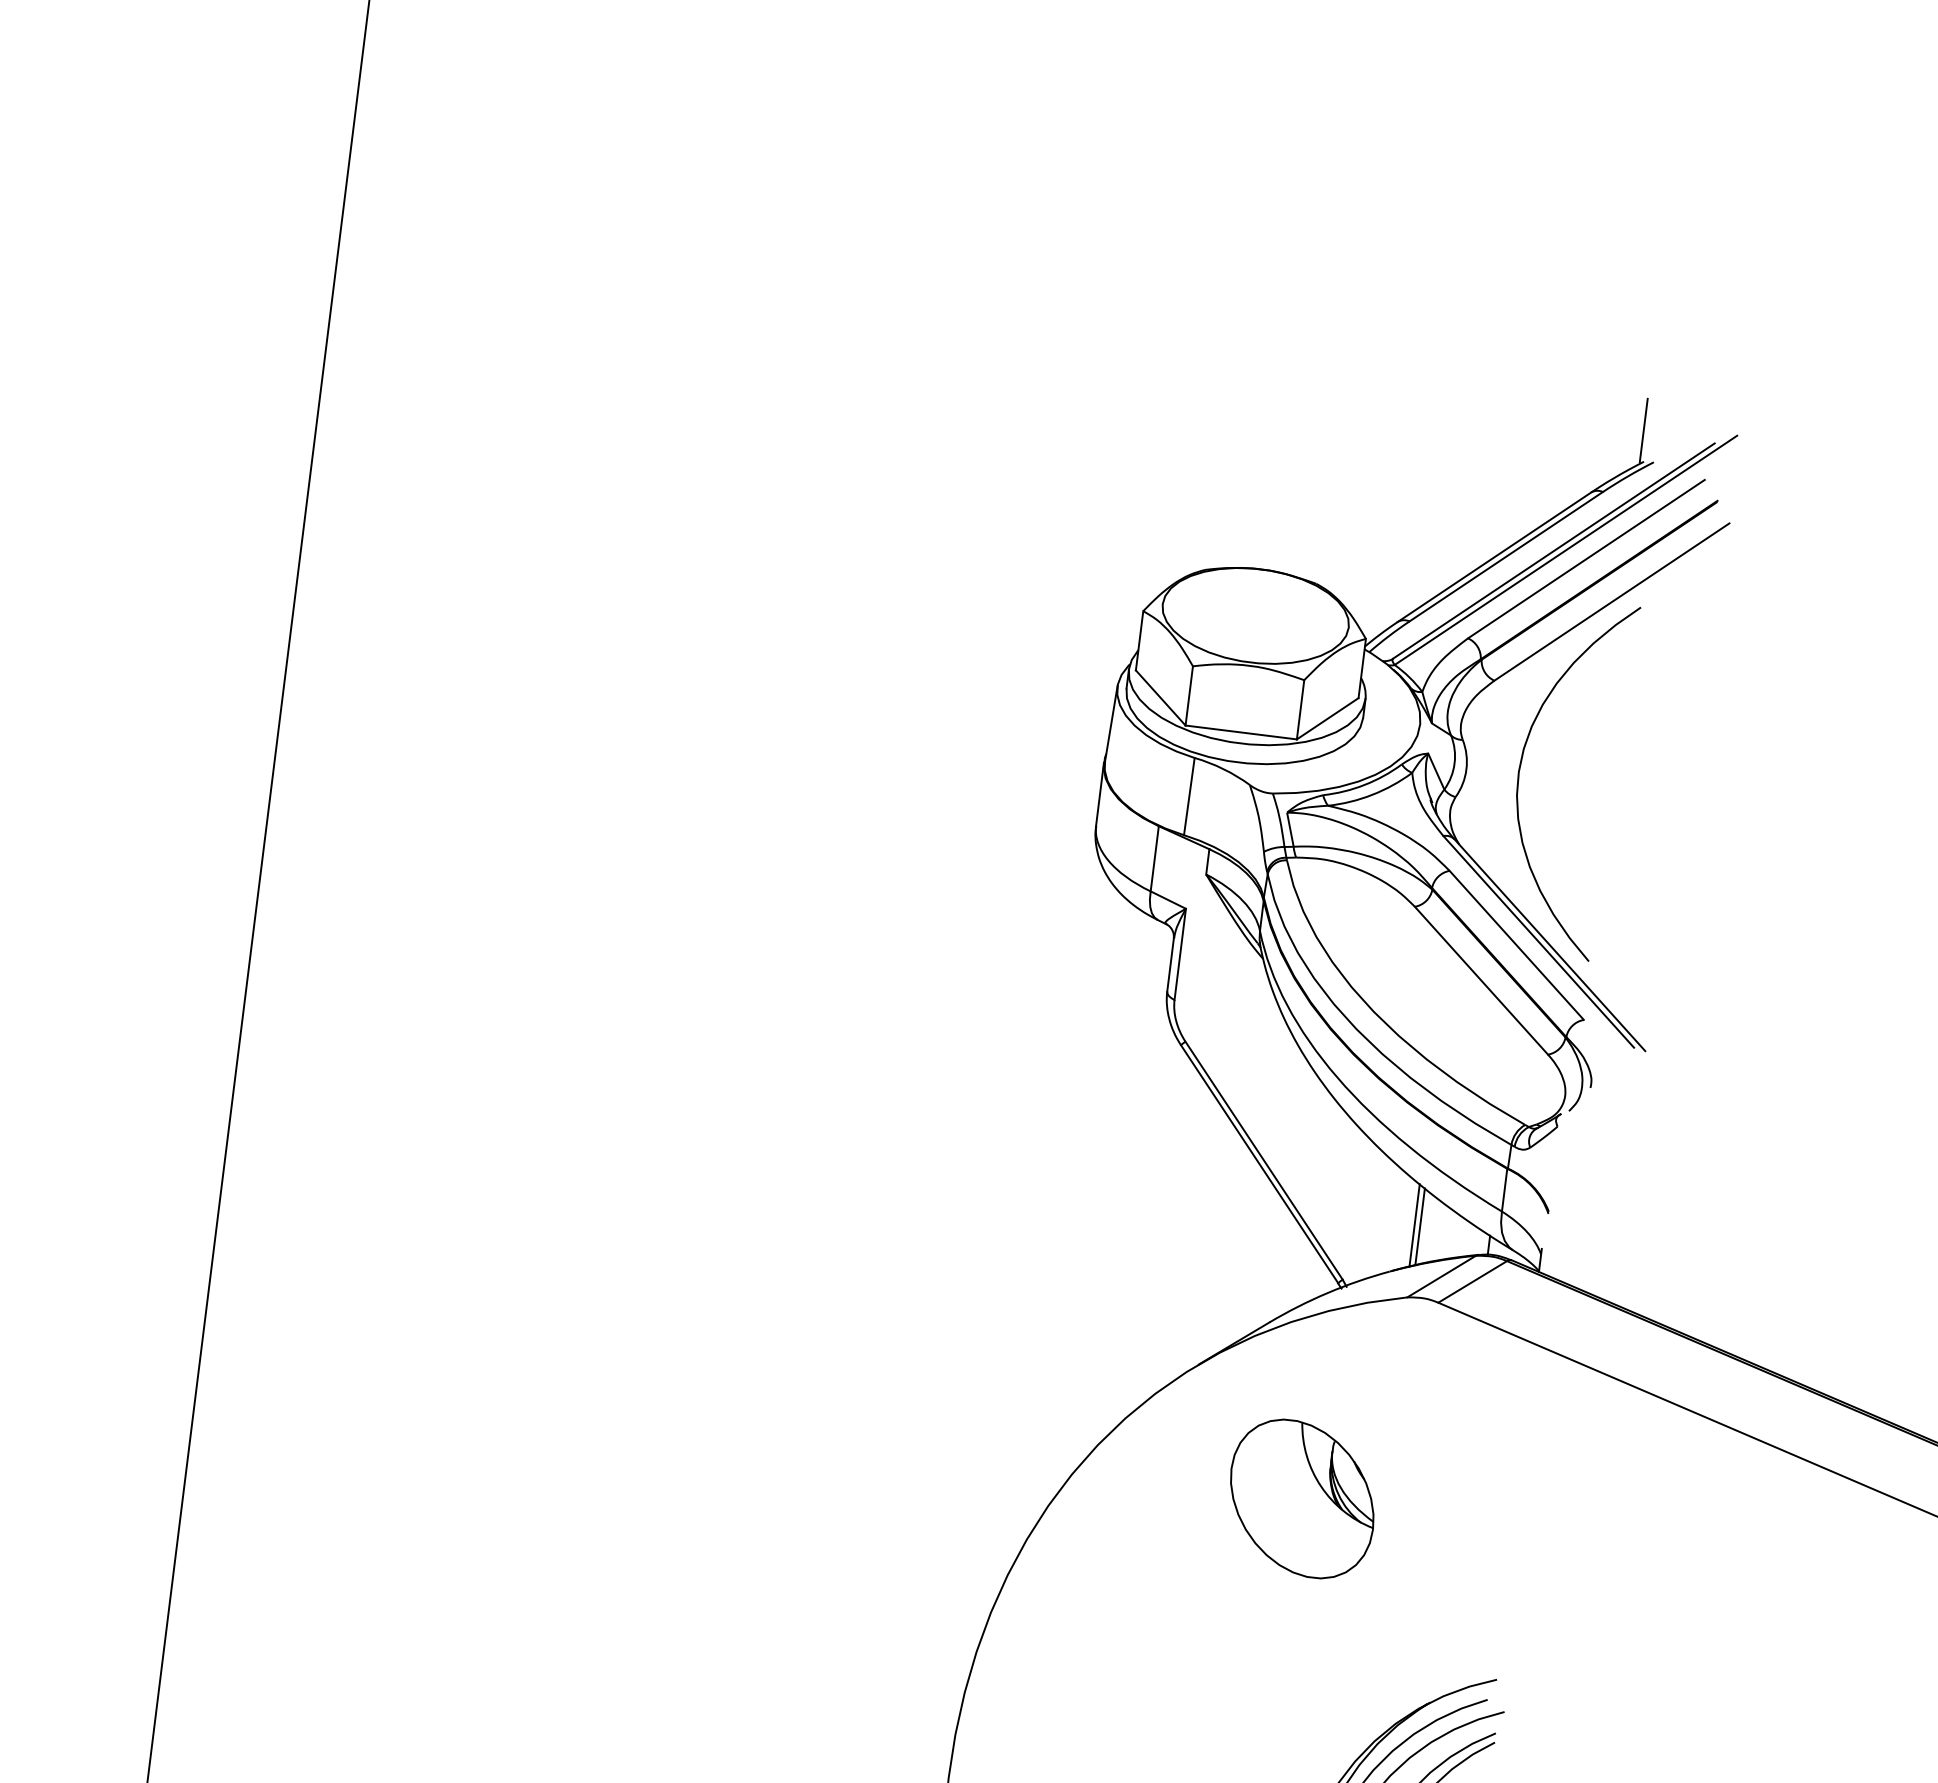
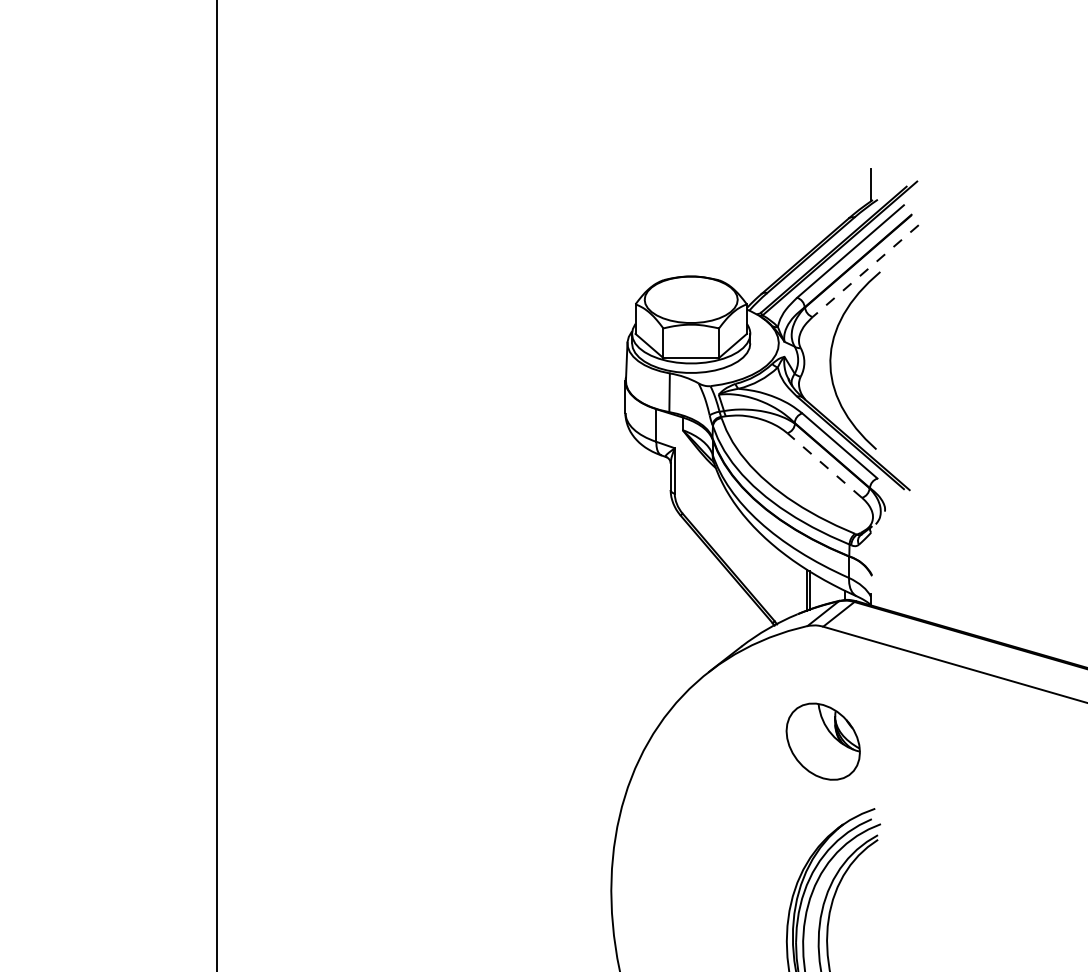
line: (1611, 602) -> (865, 271), solid -> dashed
line: (1481, 980) -> (824, 465), solid -> dashed
part: (1300, 1498) -> (822, 741), moved

